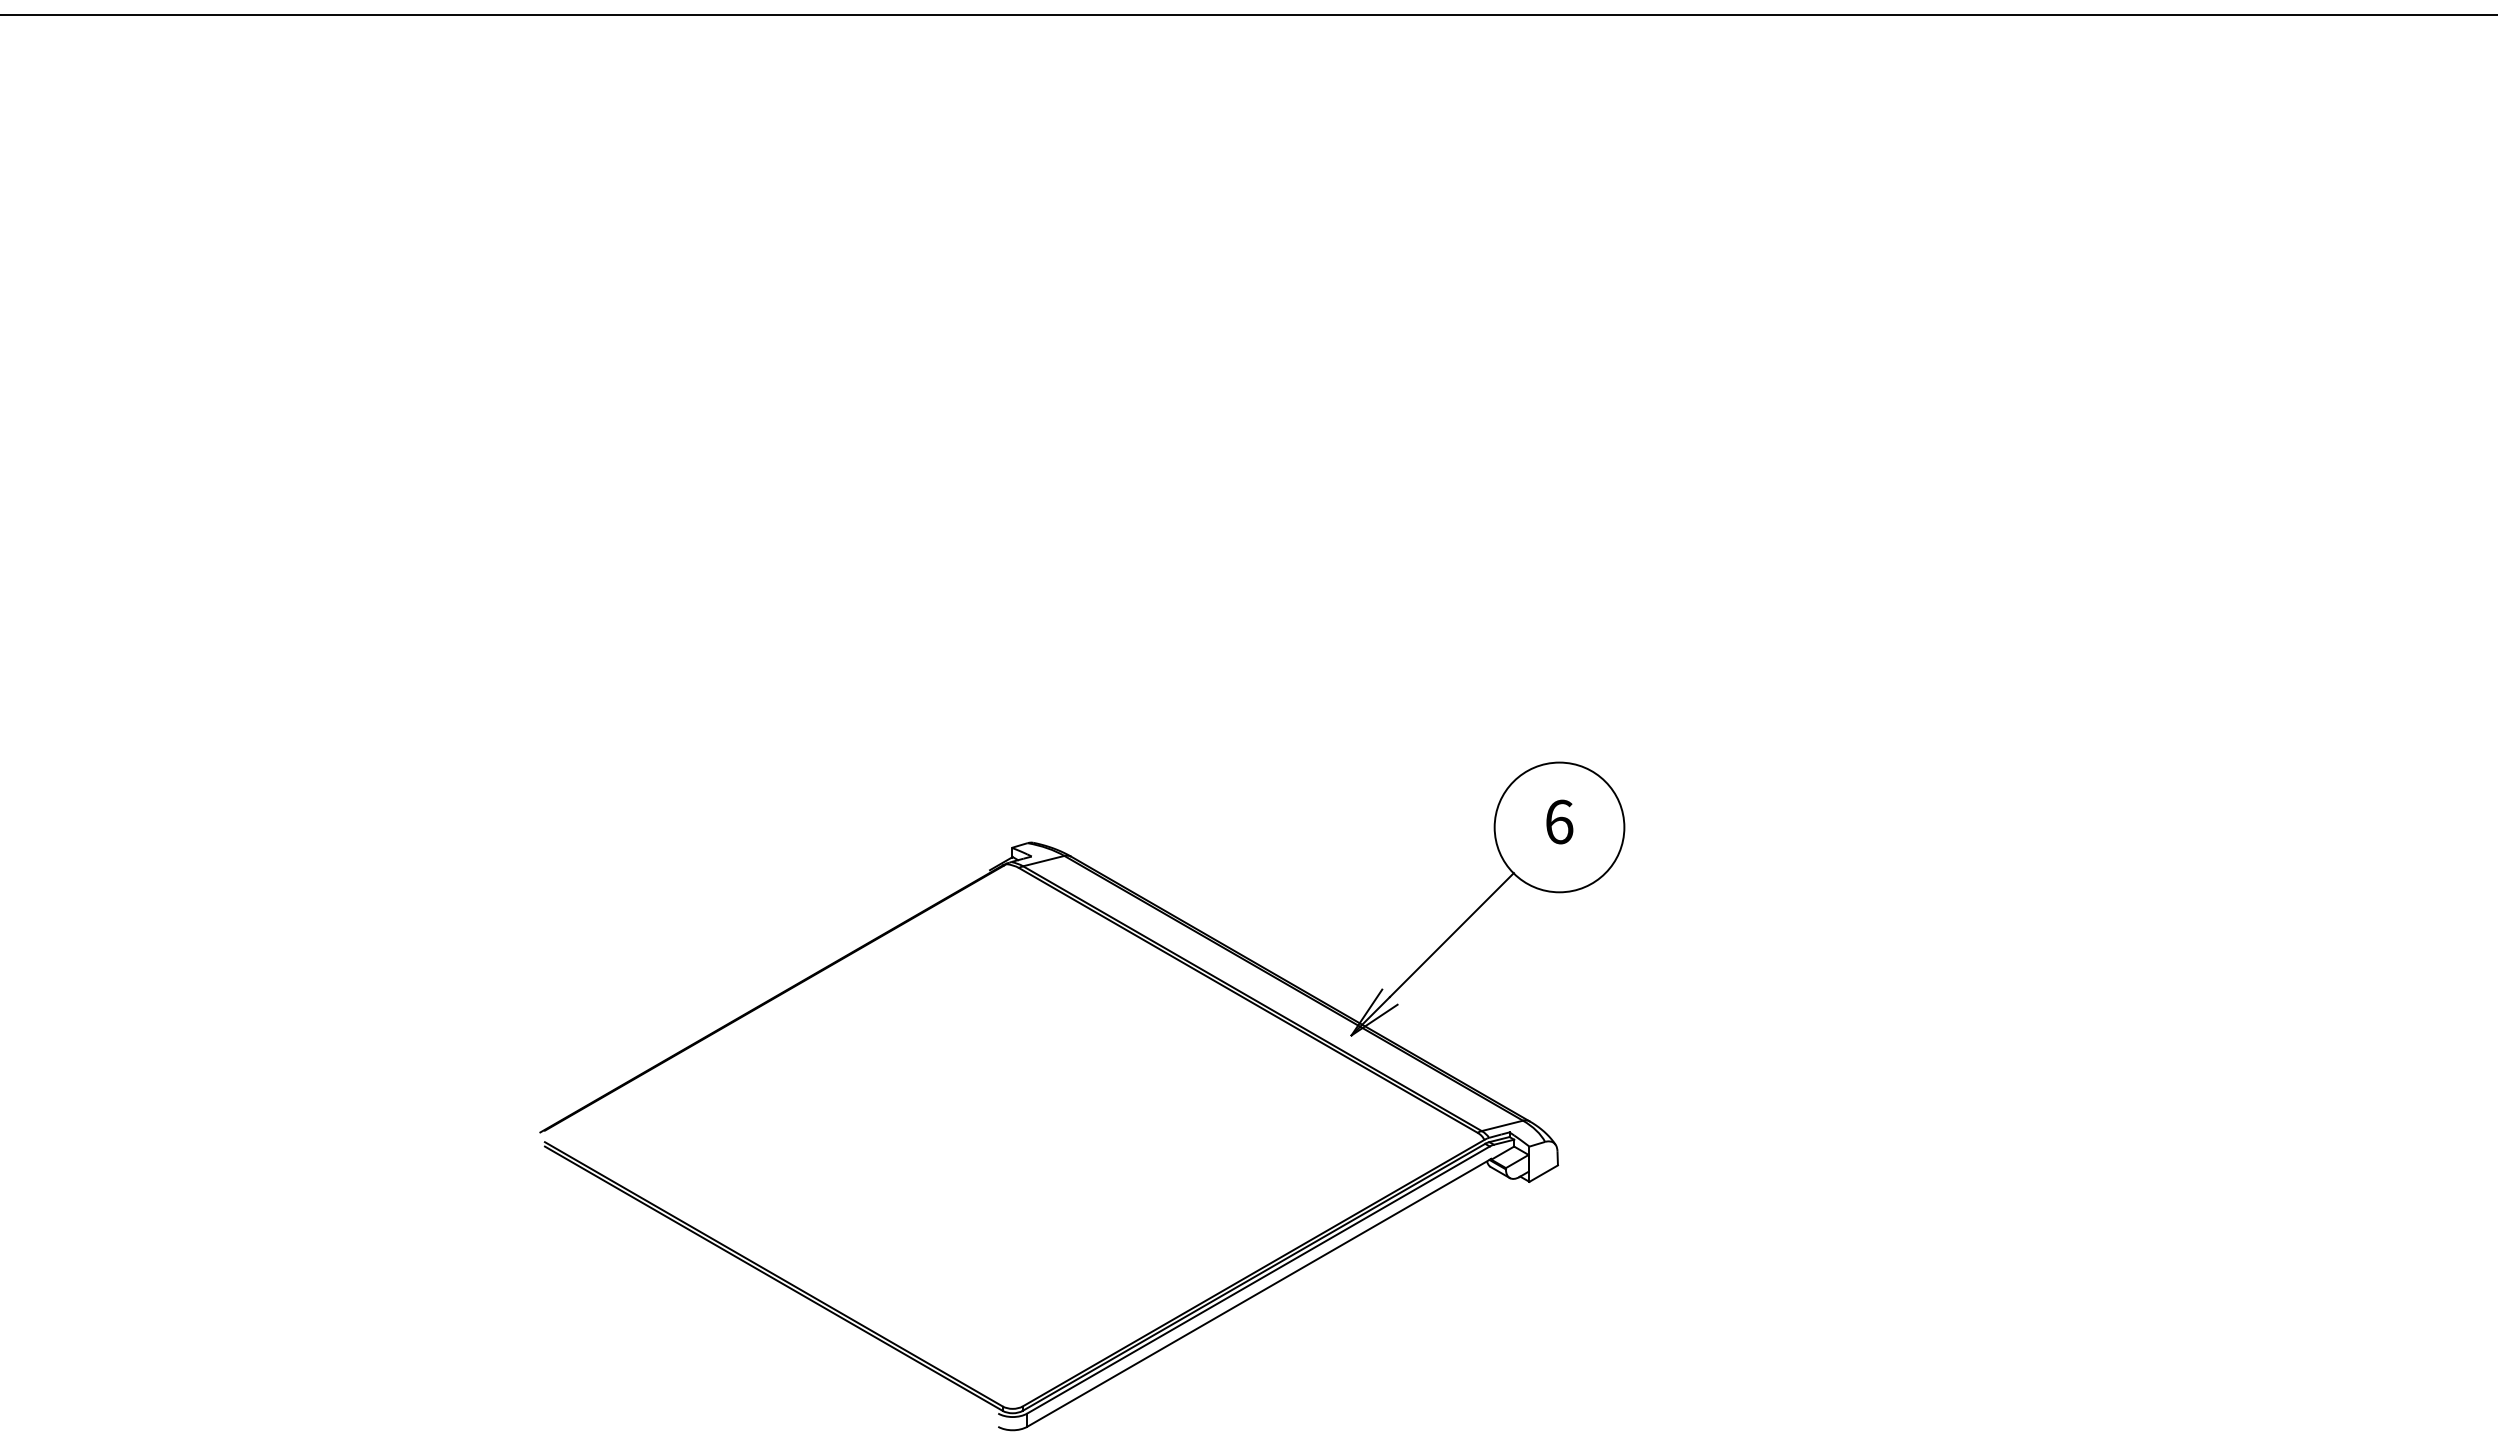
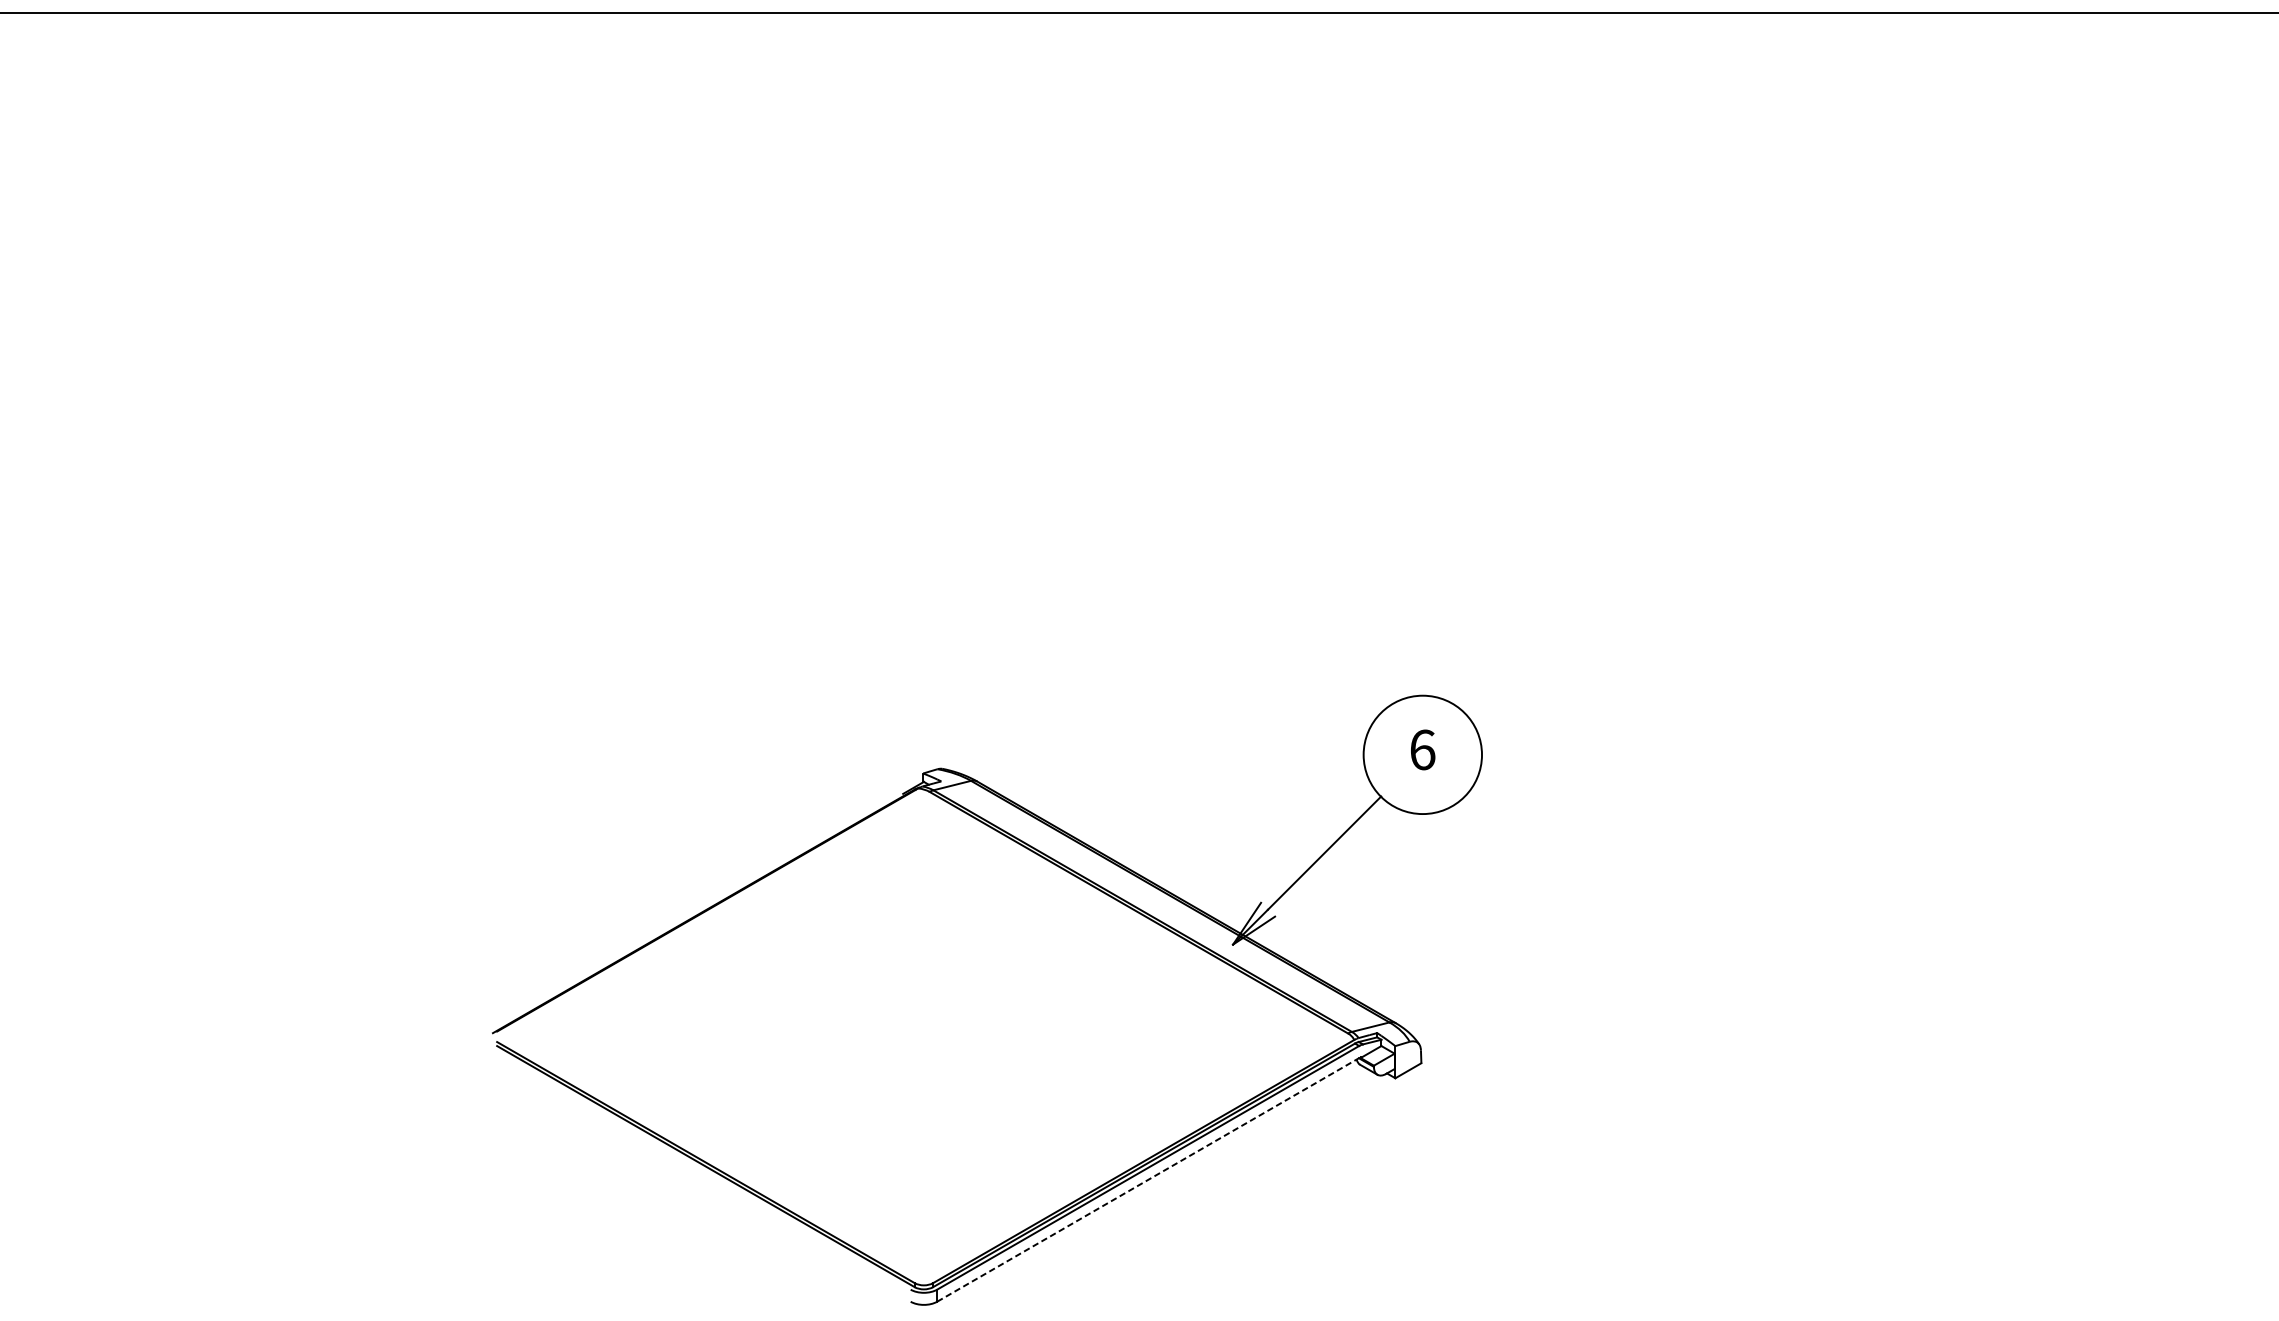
line: (1259, 1292) -> (1149, 1179), solid -> dashed

